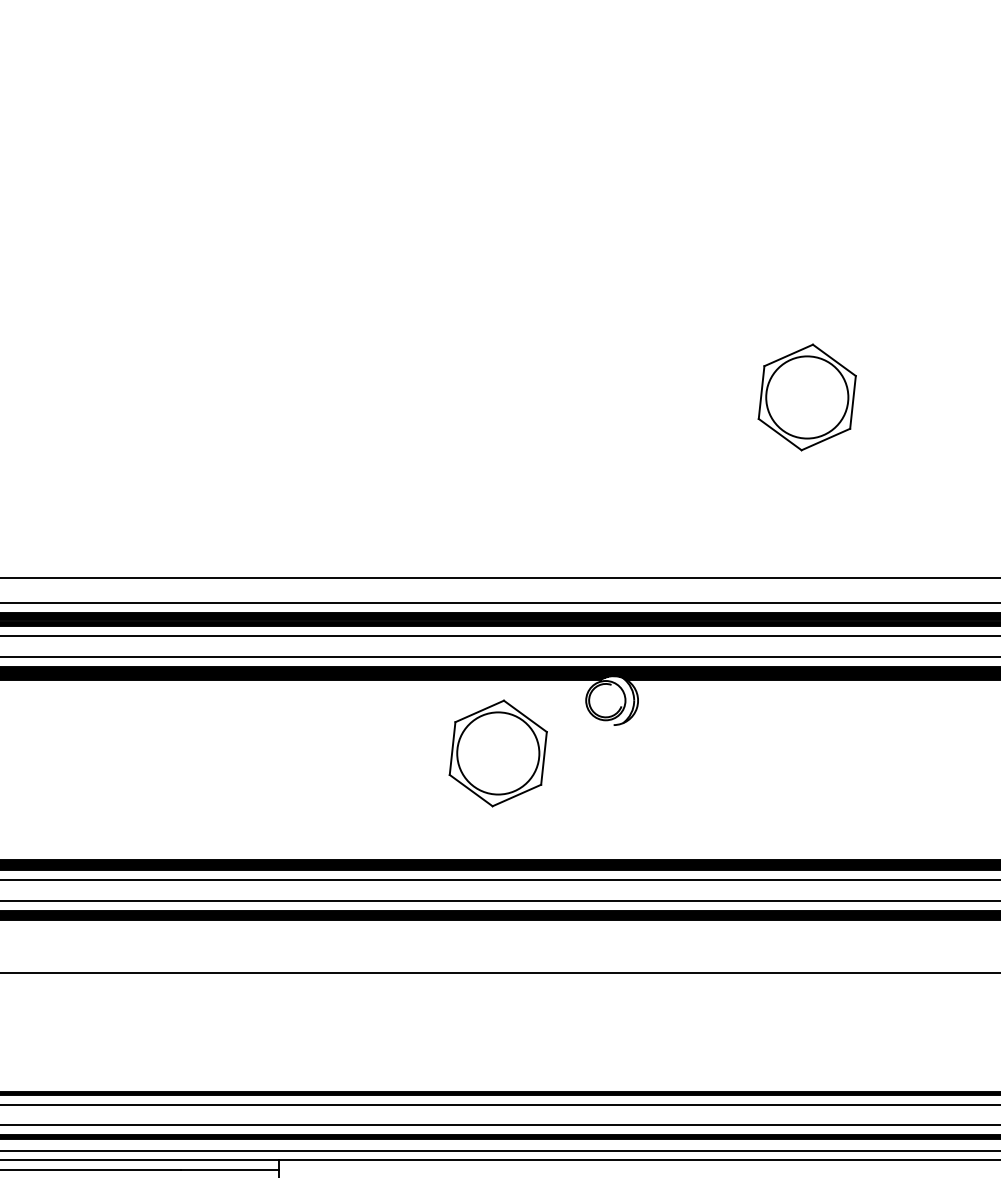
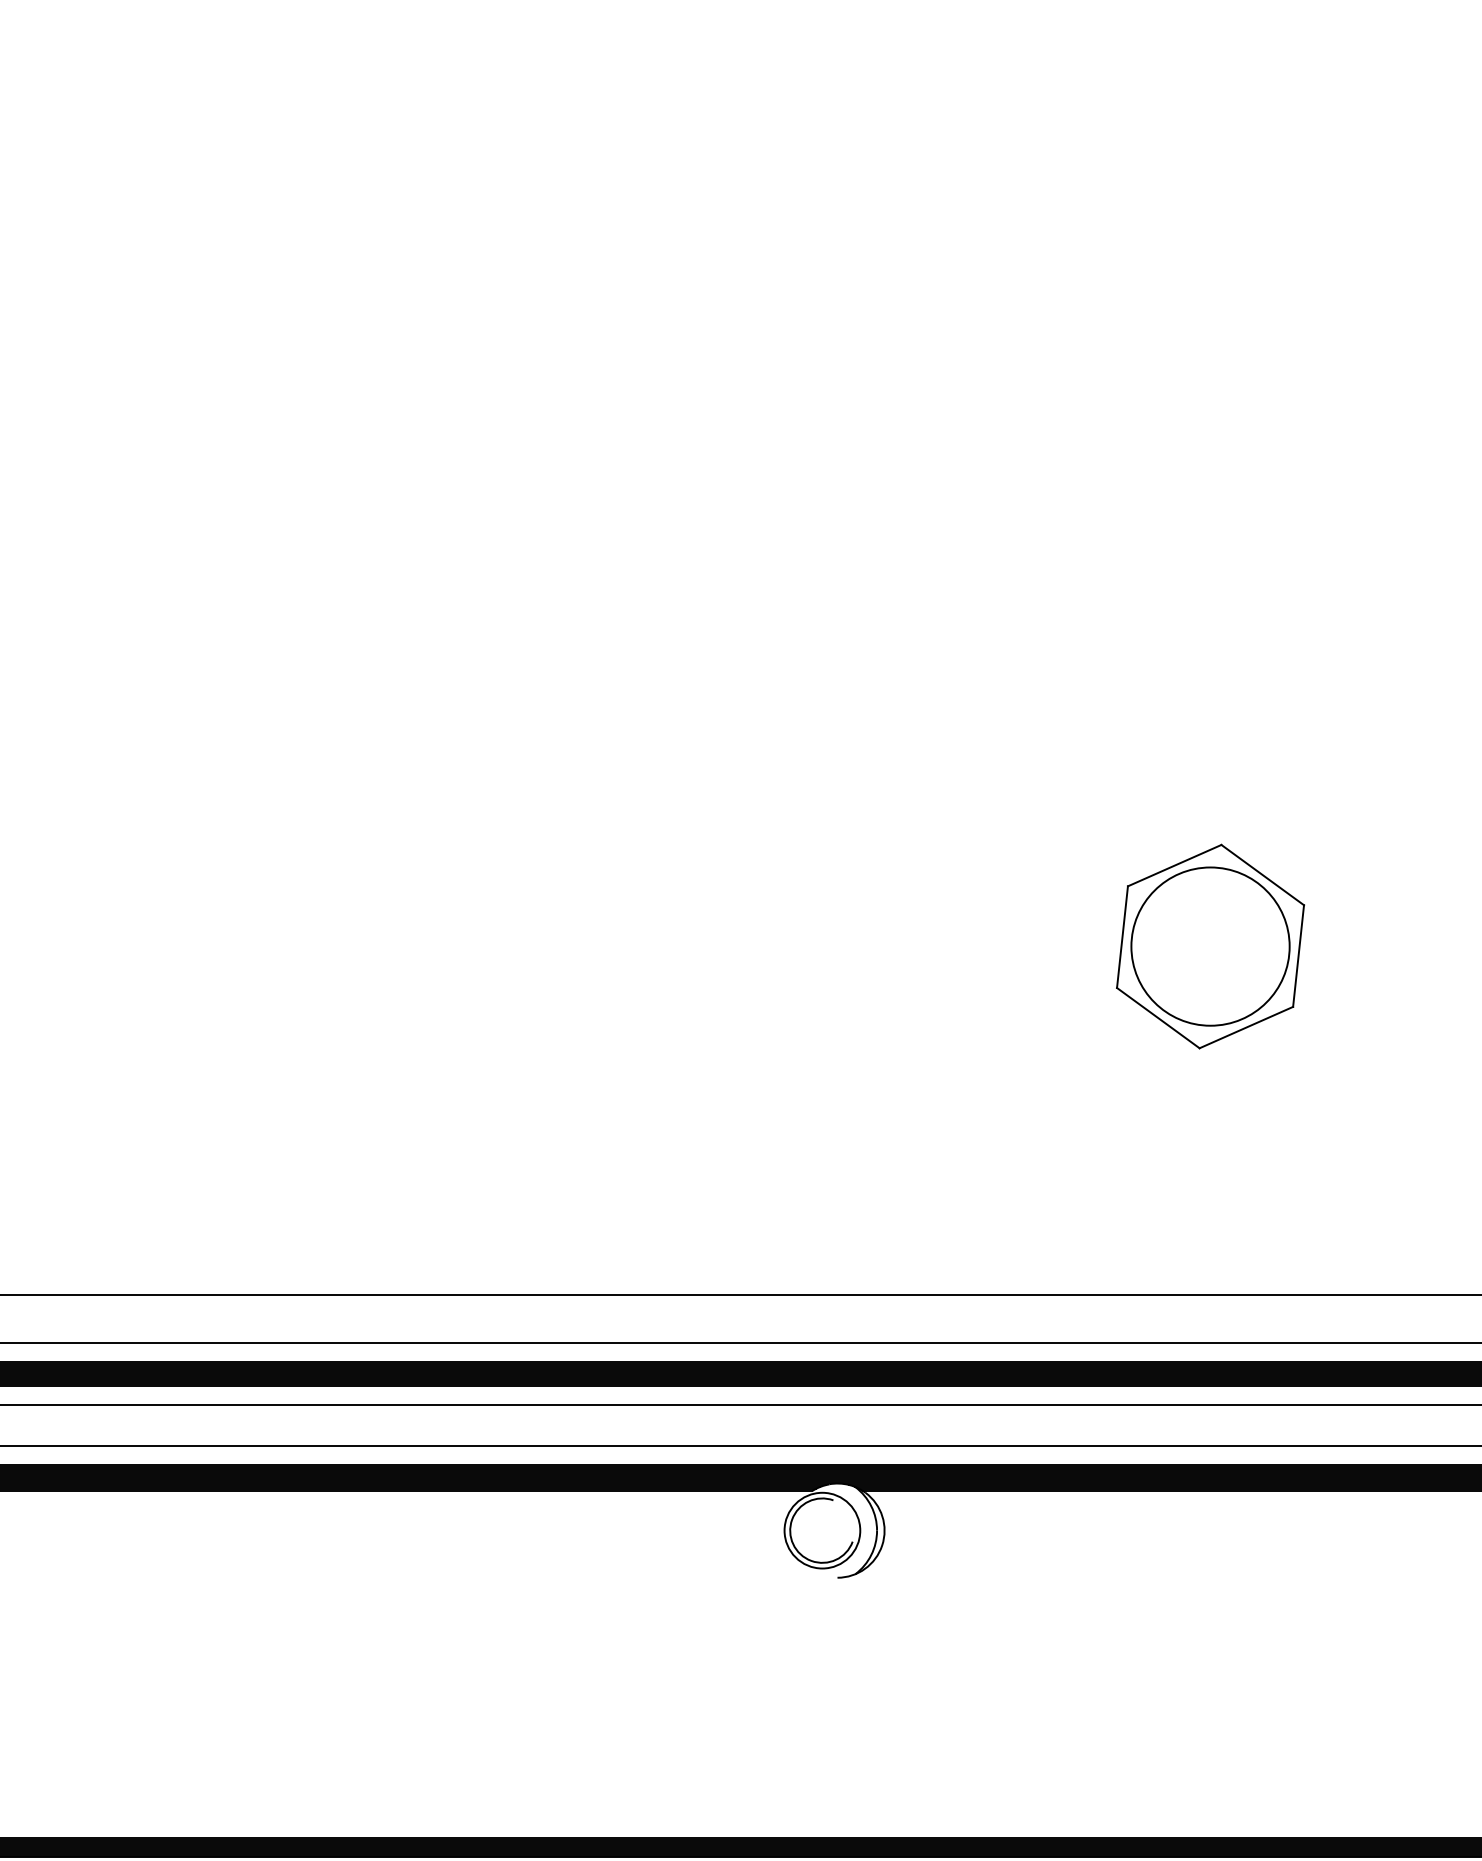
part: (497, 753) -> (613, 1632), removed

